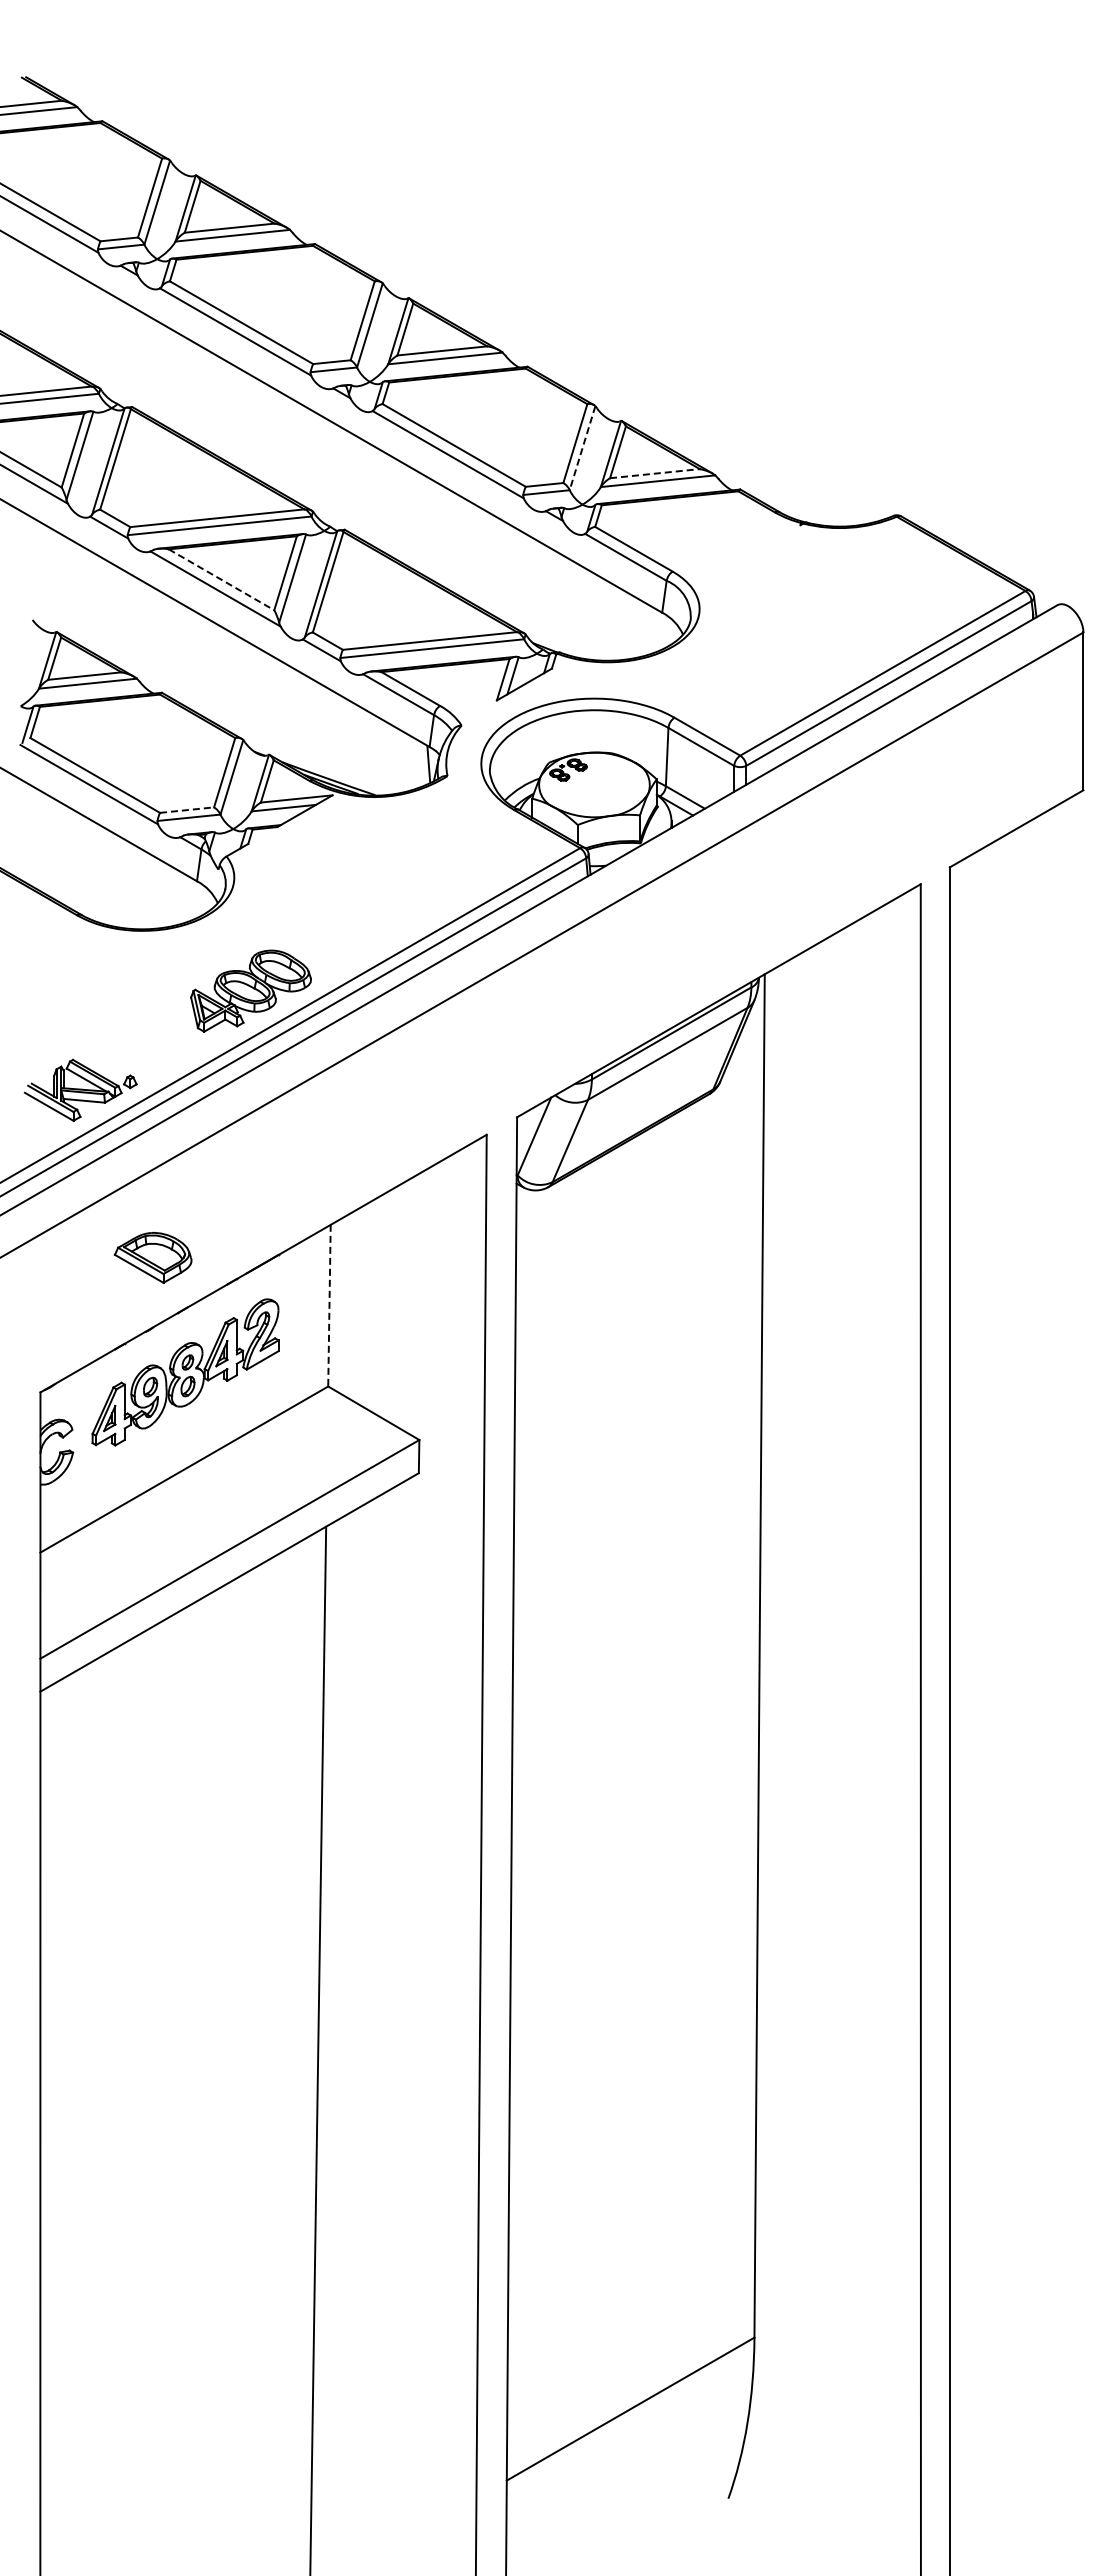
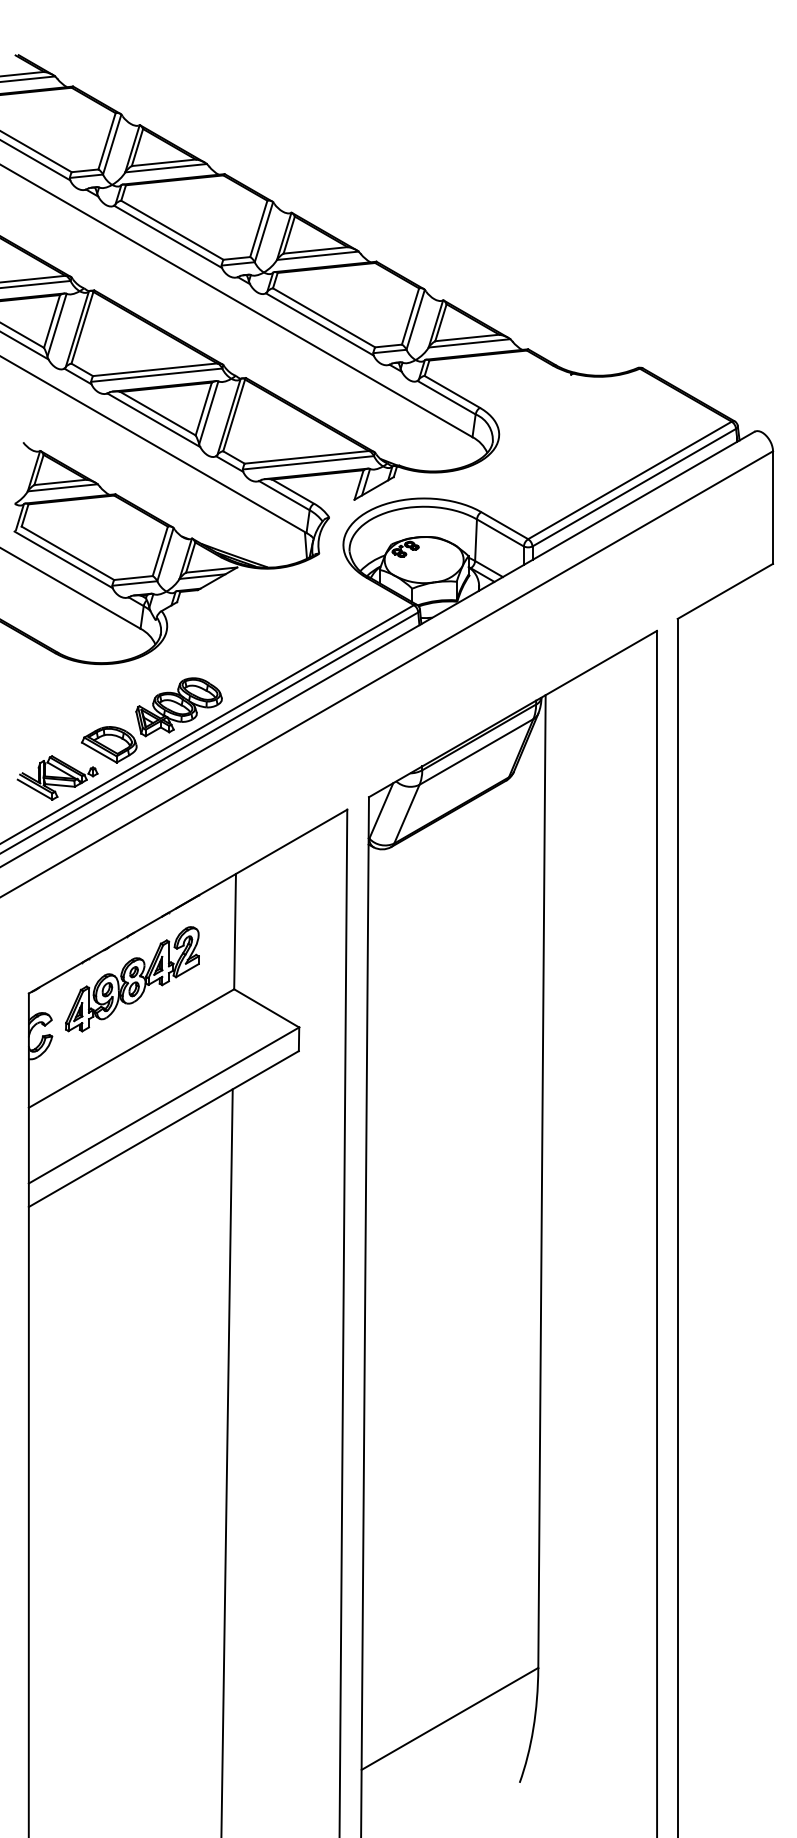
line: (582, 448) -> (415, 320), dashed -> solid
line: (655, 473) -> (467, 337), dashed -> solid
line: (221, 579) -> (158, 413), dashed -> solid
line: (187, 810) -> (133, 578), dashed -> solid
part: (152, 1257) -> (108, 744), moved
line: (329, 1305) -> (235, 931), dashed -> solid

